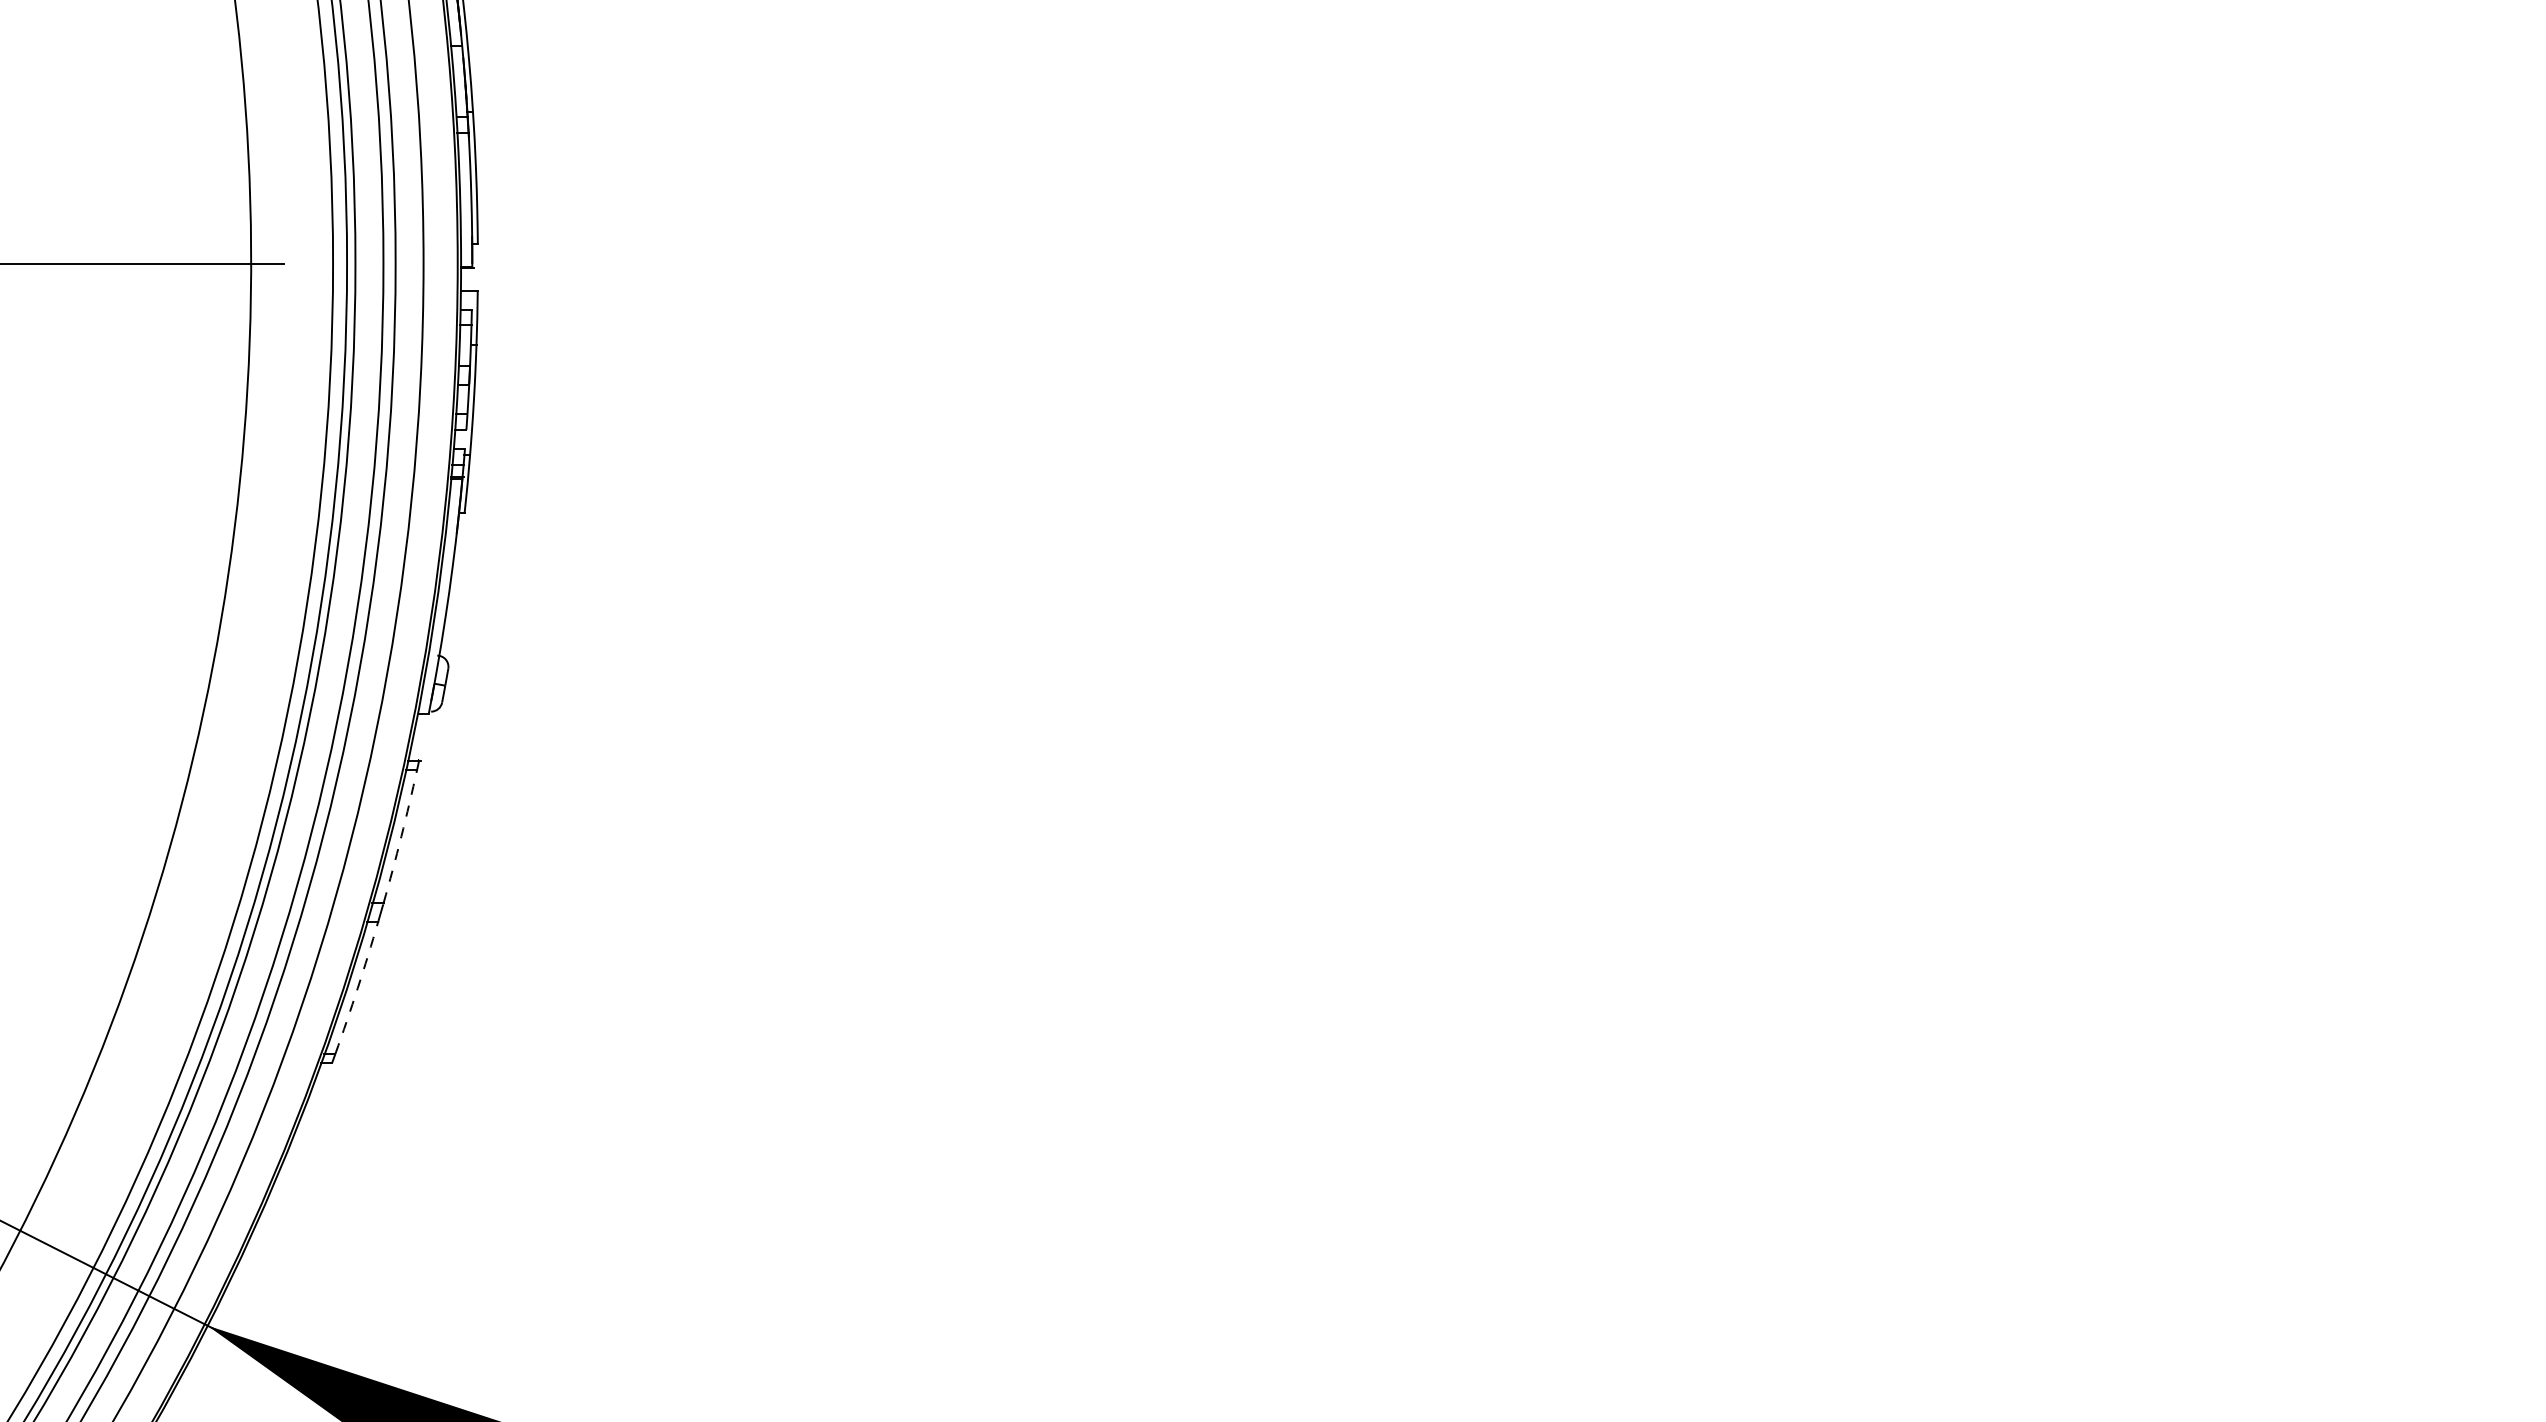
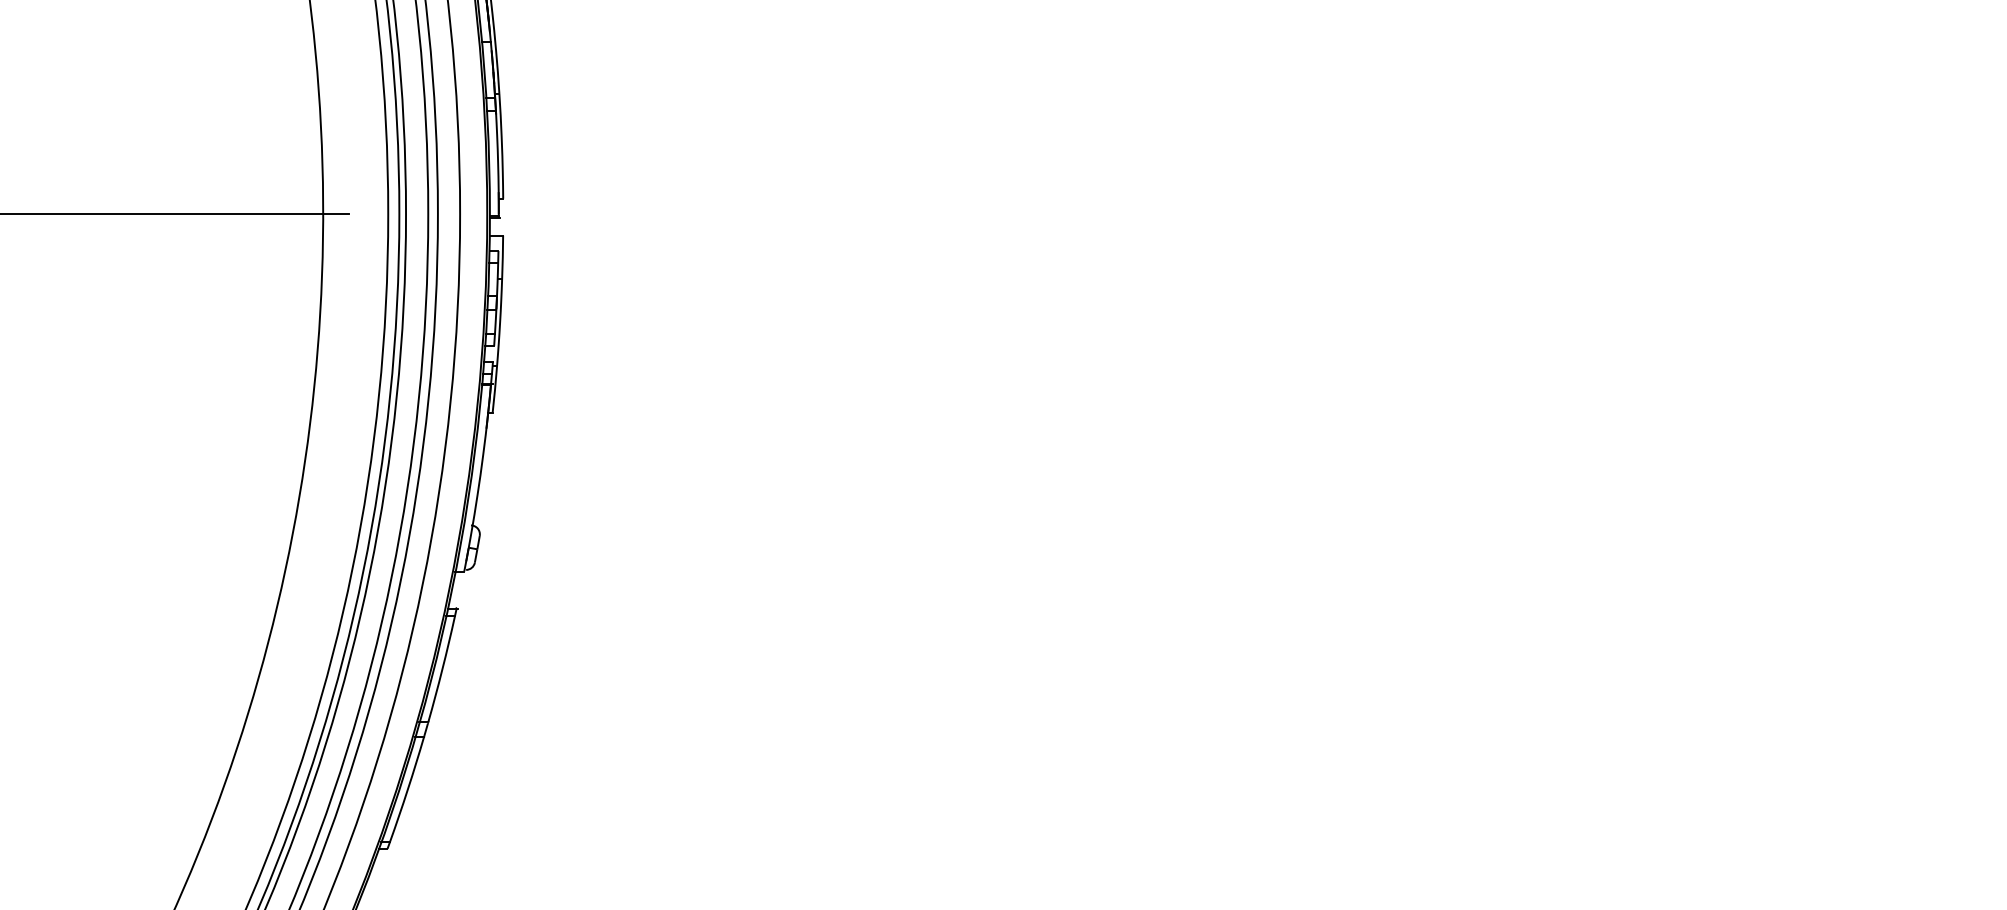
arc: (401, 836) -> (442, 669), dashed -> solid
arc: (357, 988) -> (407, 789), dashed -> solid

